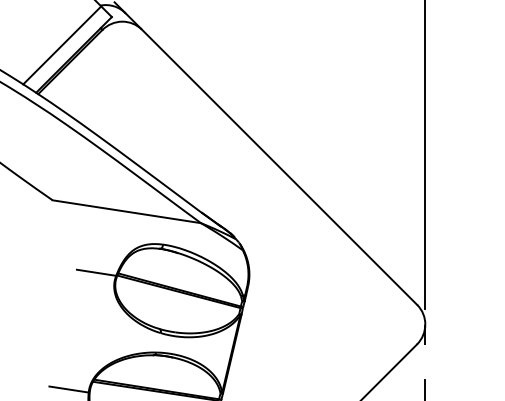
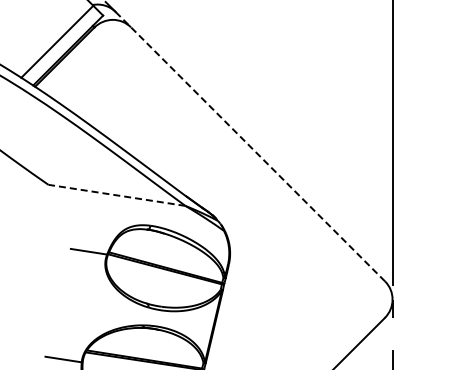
line: (271, 158) -> (250, 146), solid -> dashed
line: (126, 211) -> (116, 195), solid -> dashed

